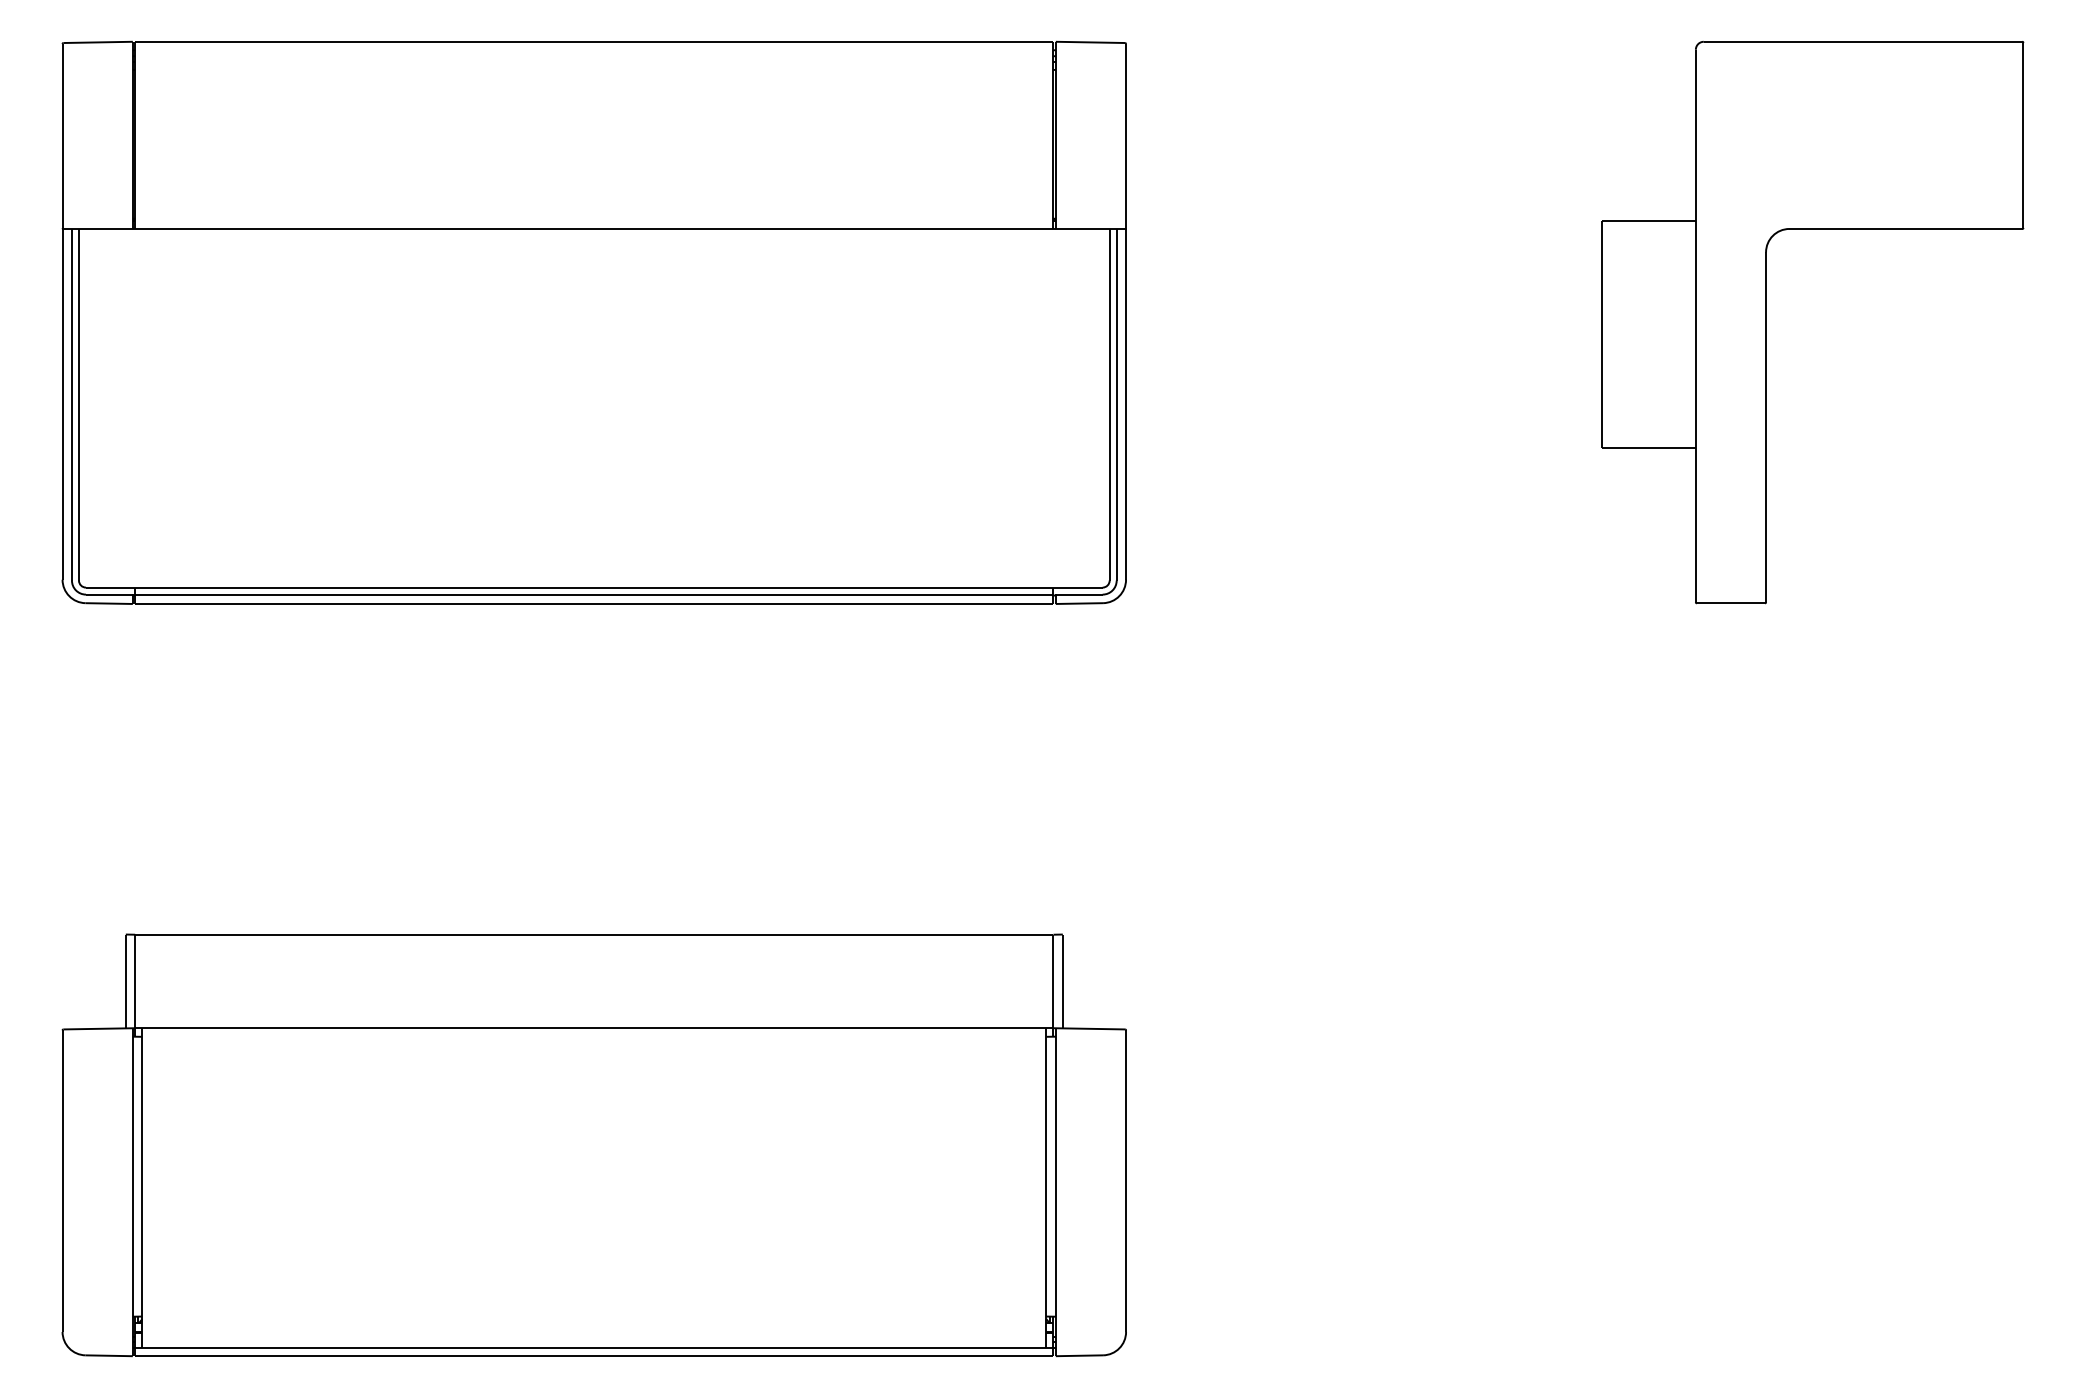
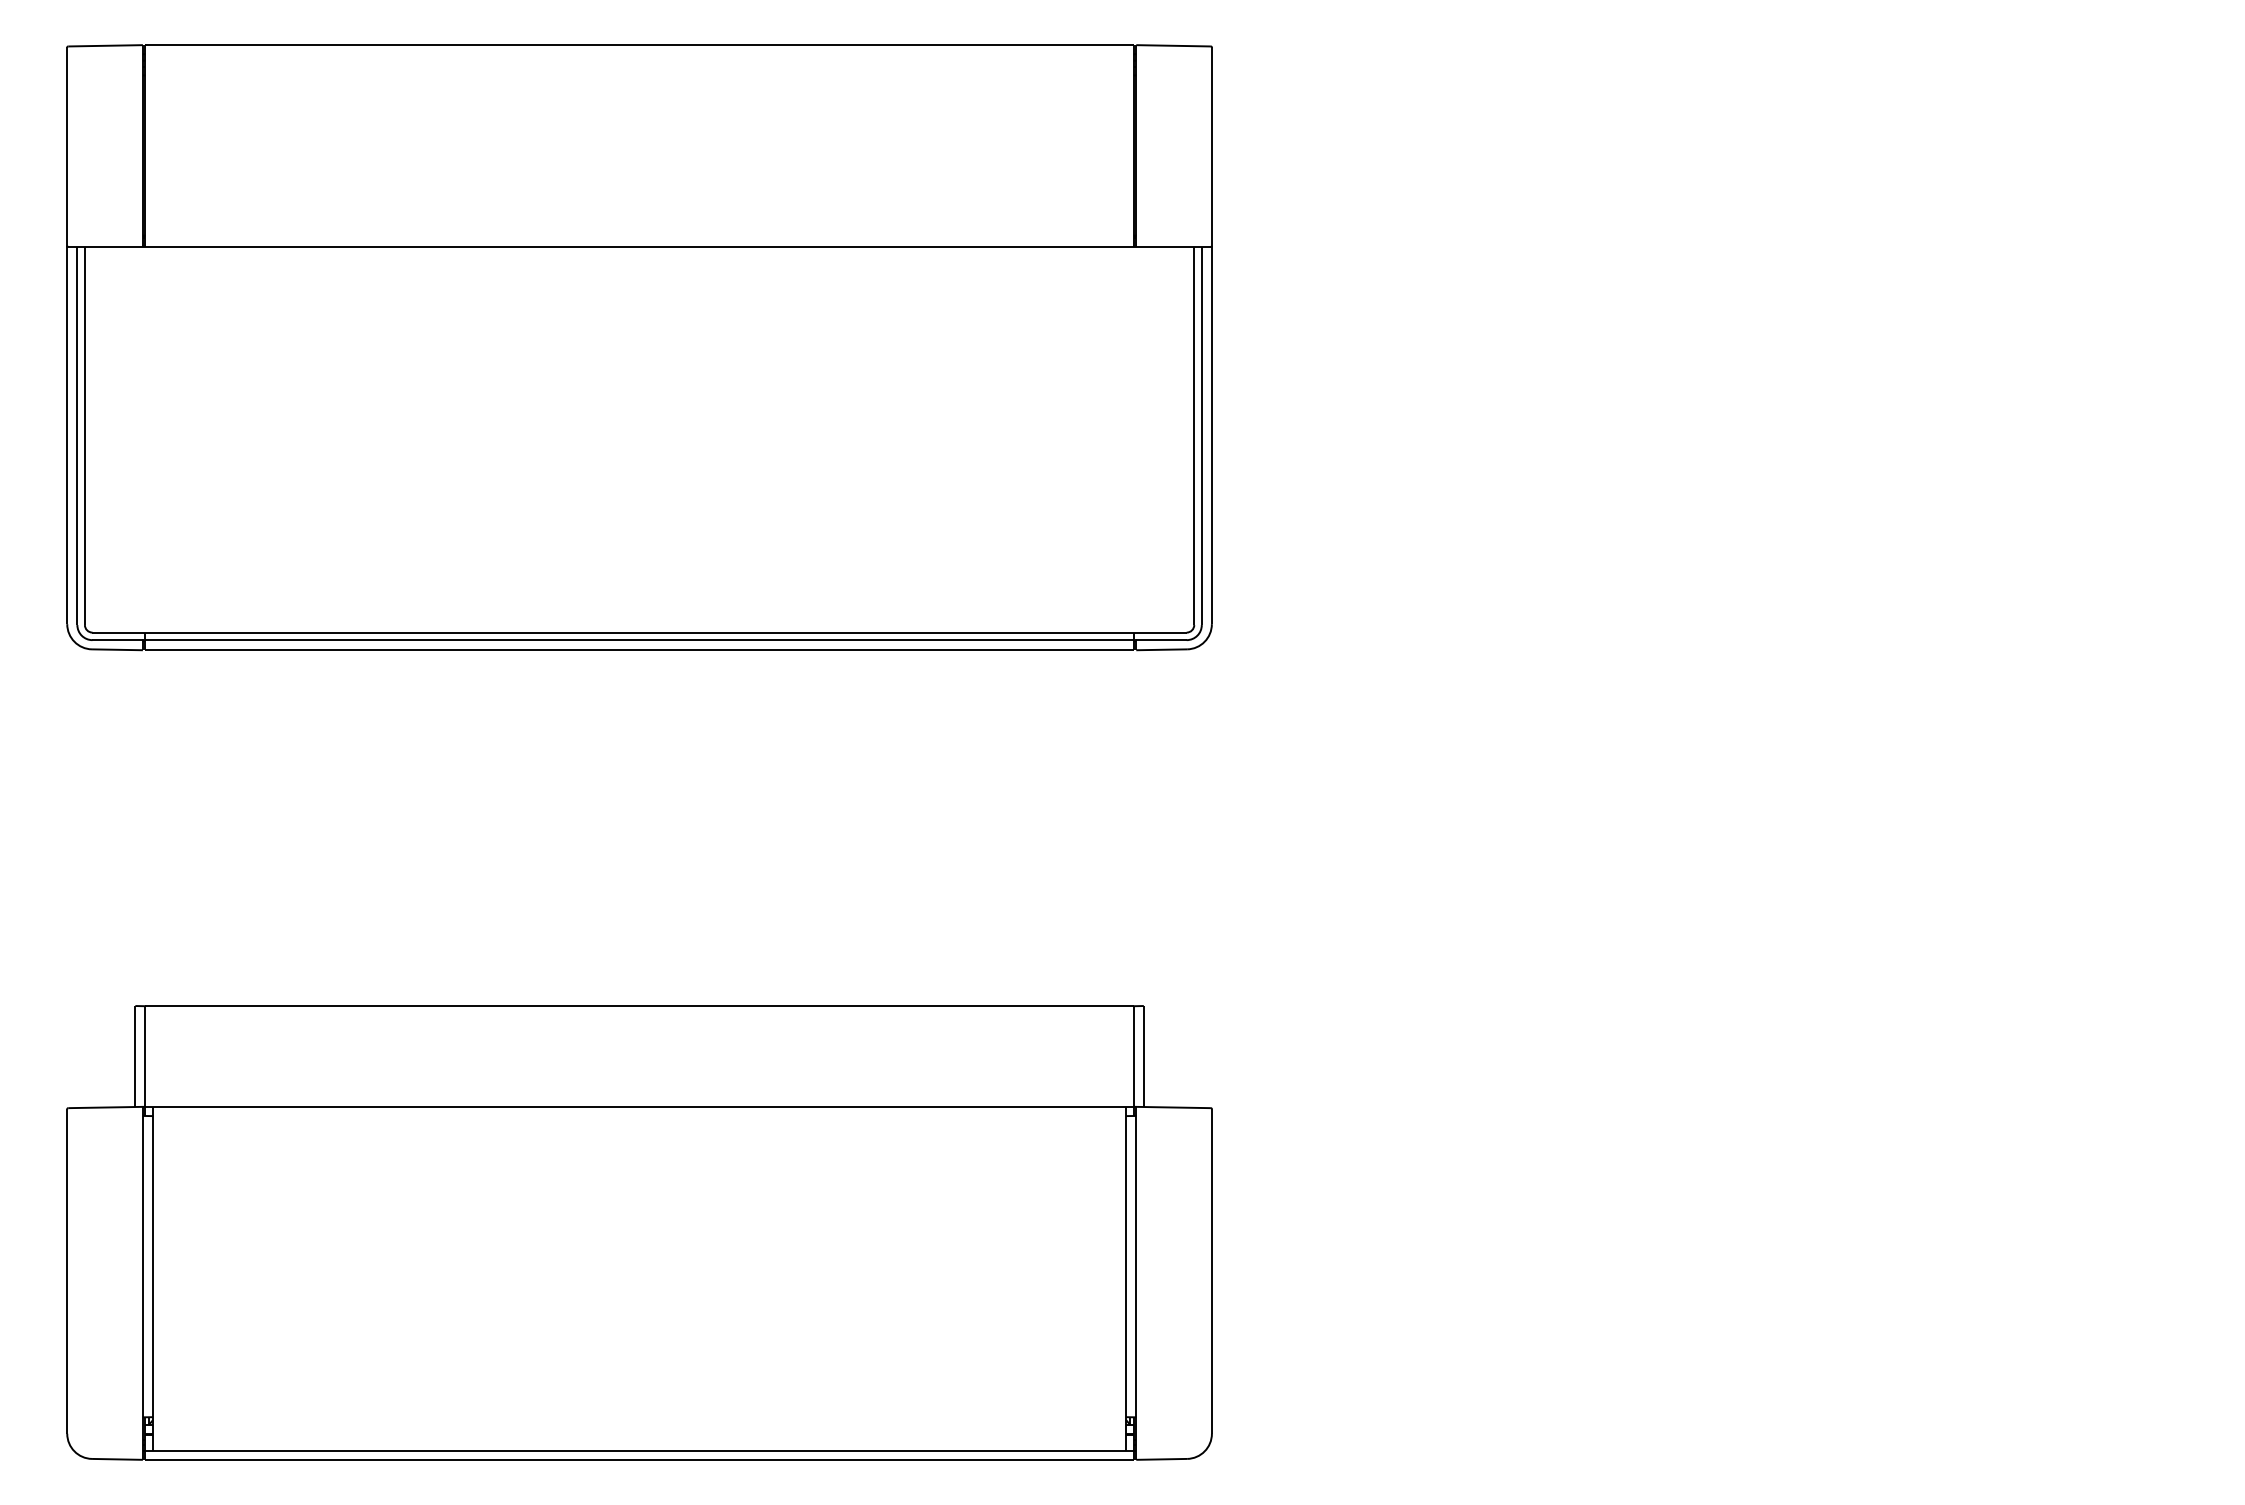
part: (1766, 322) -> (1901, 347), removed

